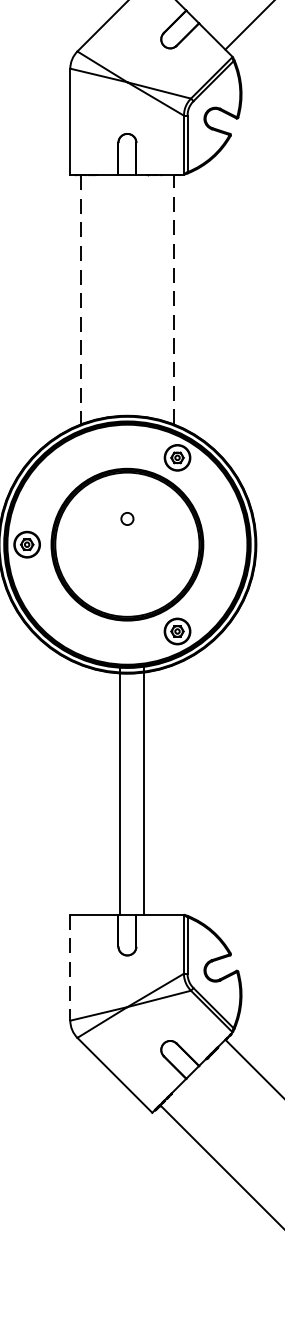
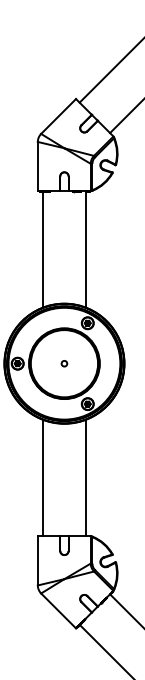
line: (172, 297) -> (85, 248), dashed -> solid
line: (80, 301) -> (42, 250), dashed -> solid
circle: (127, 518) -> (64, 363), moved
line: (118, 788) -> (42, 477), moved
line: (142, 788) -> (85, 477), moved
line: (69, 967) -> (37, 560), dashed -> solid

